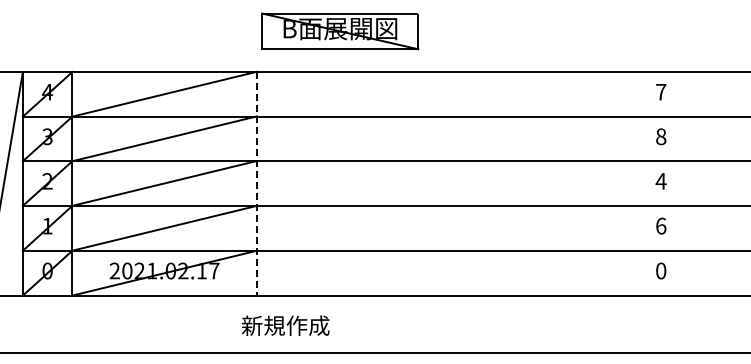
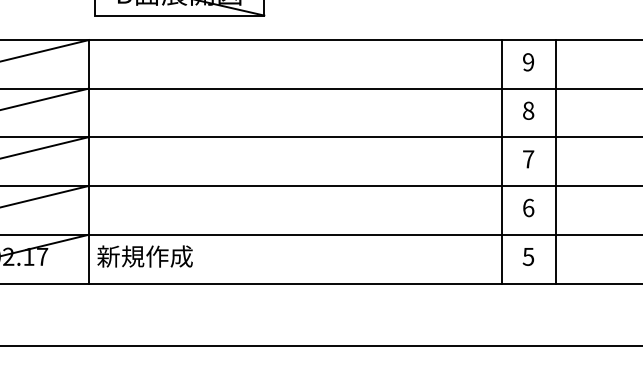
text: (661, 91) -> (528, 61), 7 -> 9
text: (660, 181) -> (527, 159), 4 -> 7
line: (257, 183) -> (89, 161), dashed -> solid
line: (636, 183) -> (501, 161), added
line: (686, 183) -> (556, 161), added
text: (660, 270) -> (527, 256), 0 -> 5
text: (285, 325) -> (144, 256), moved

